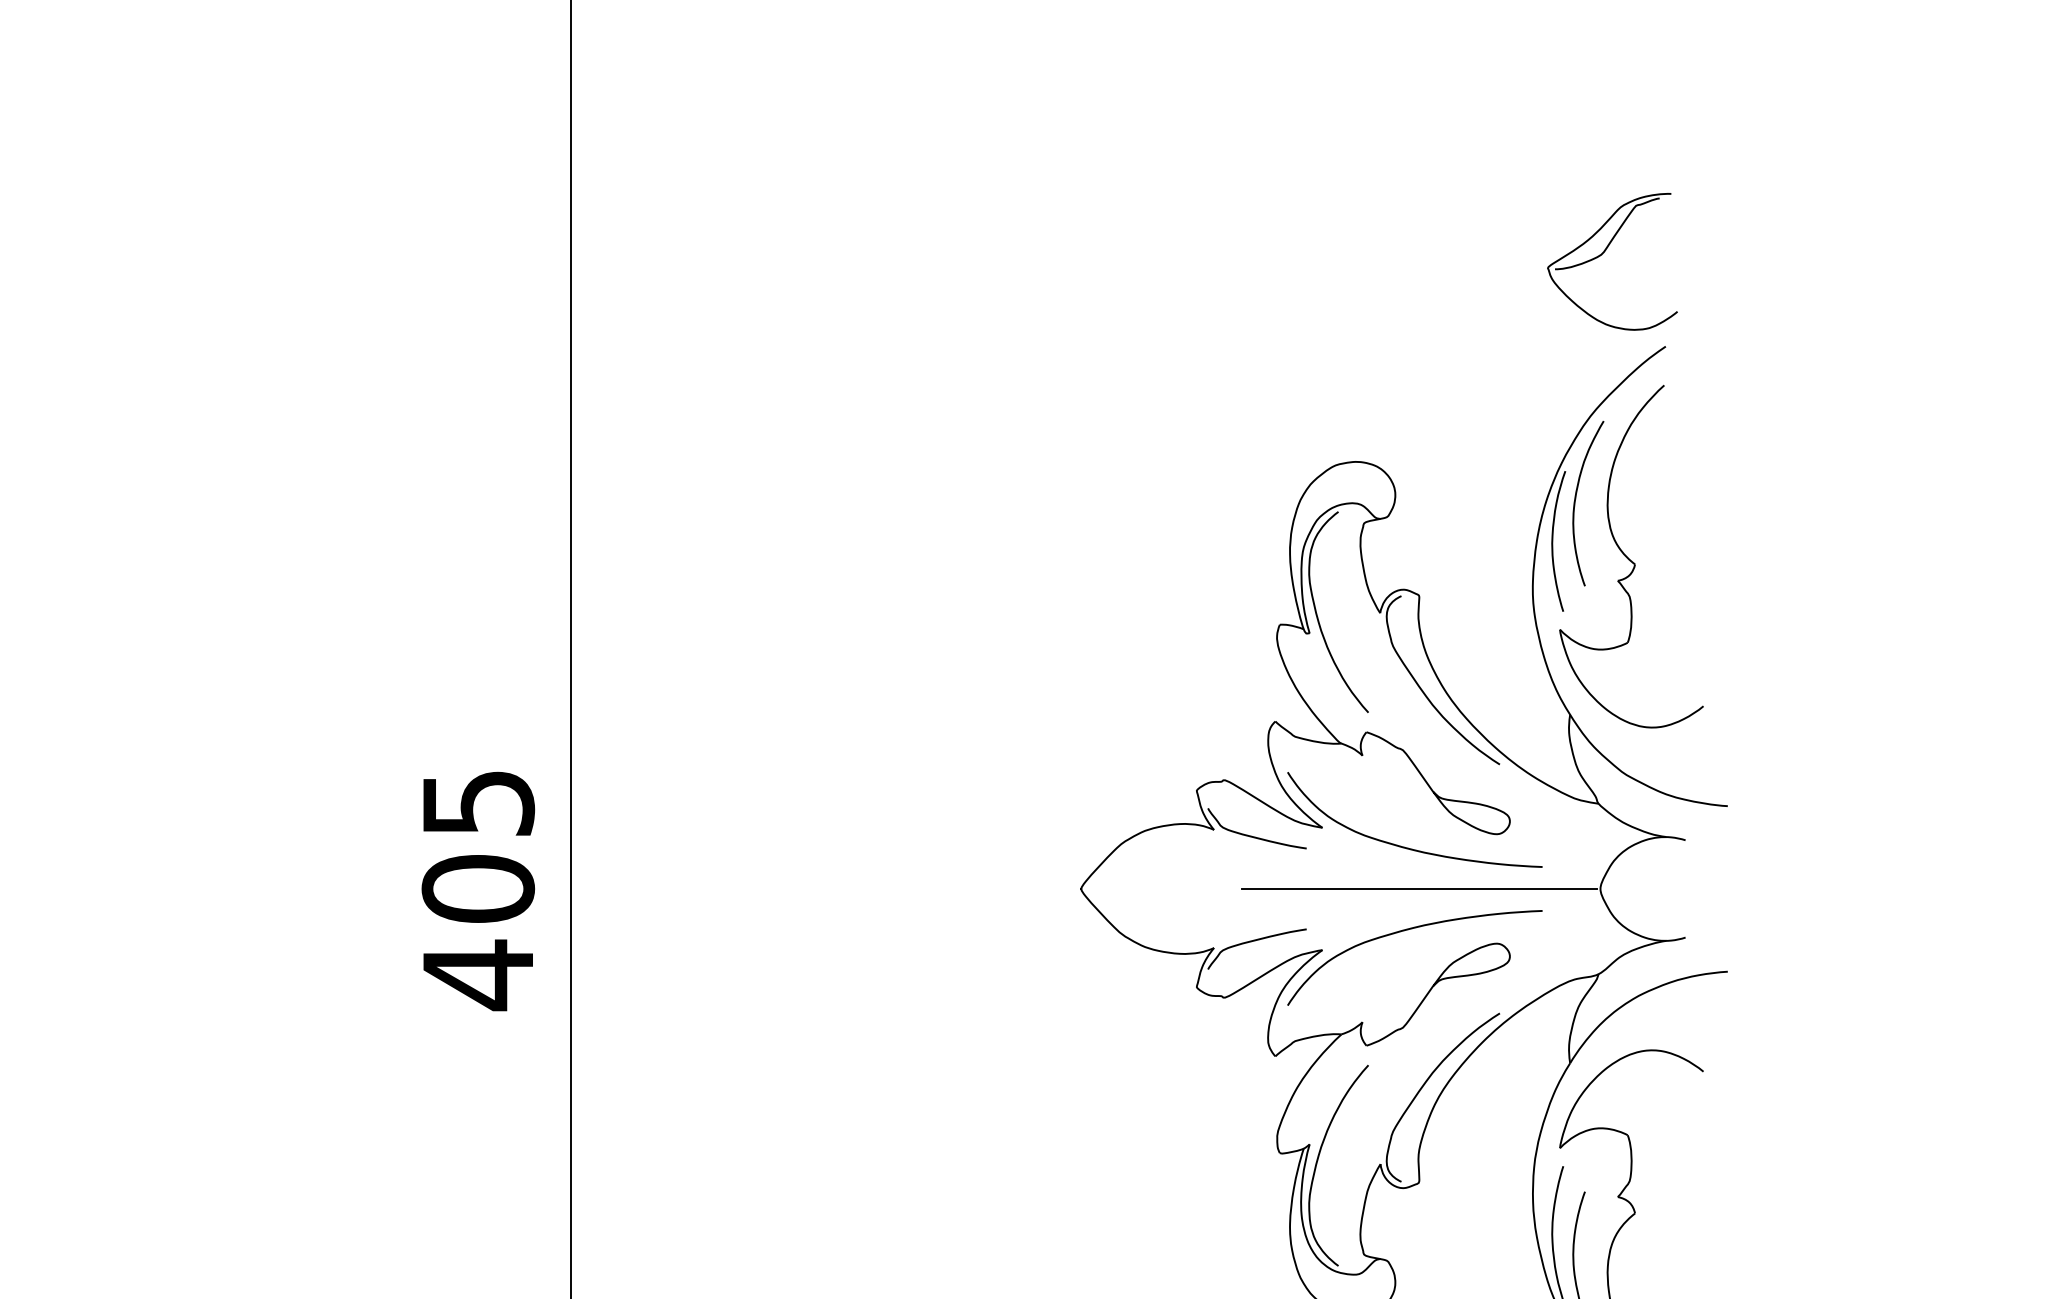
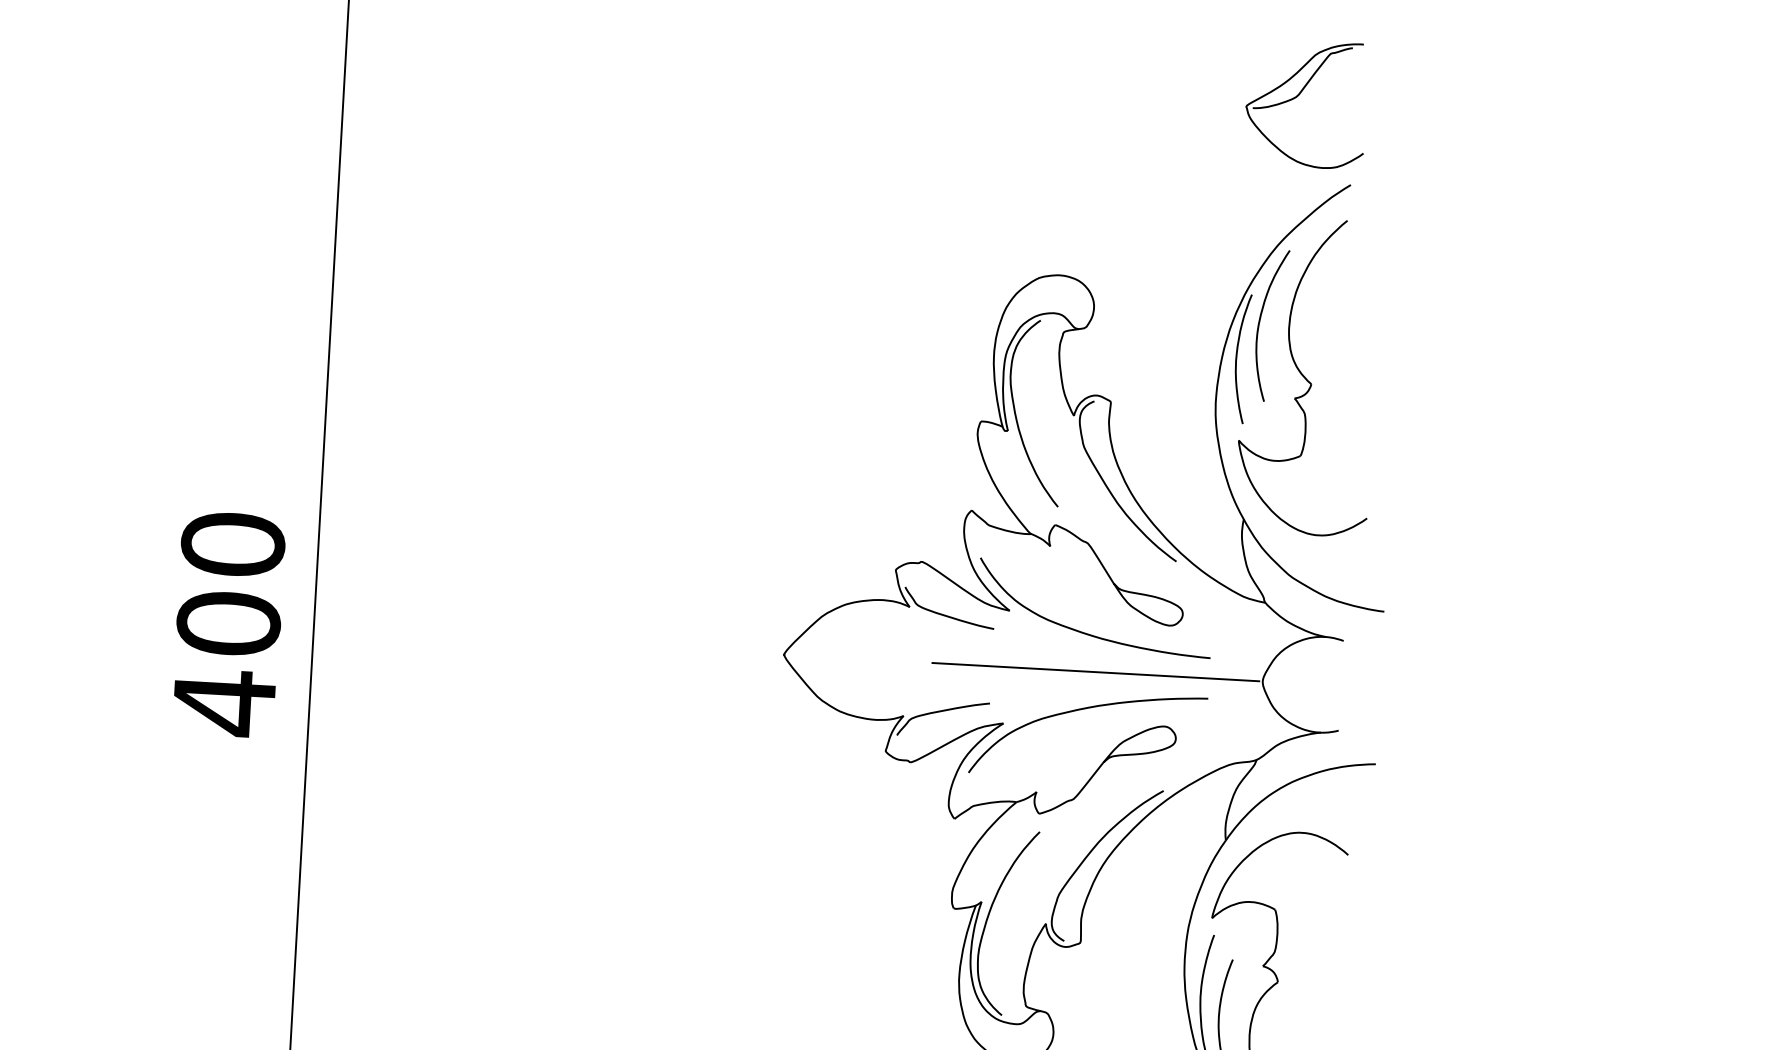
text: (478, 802) -> (233, 543), 405 -> 400

